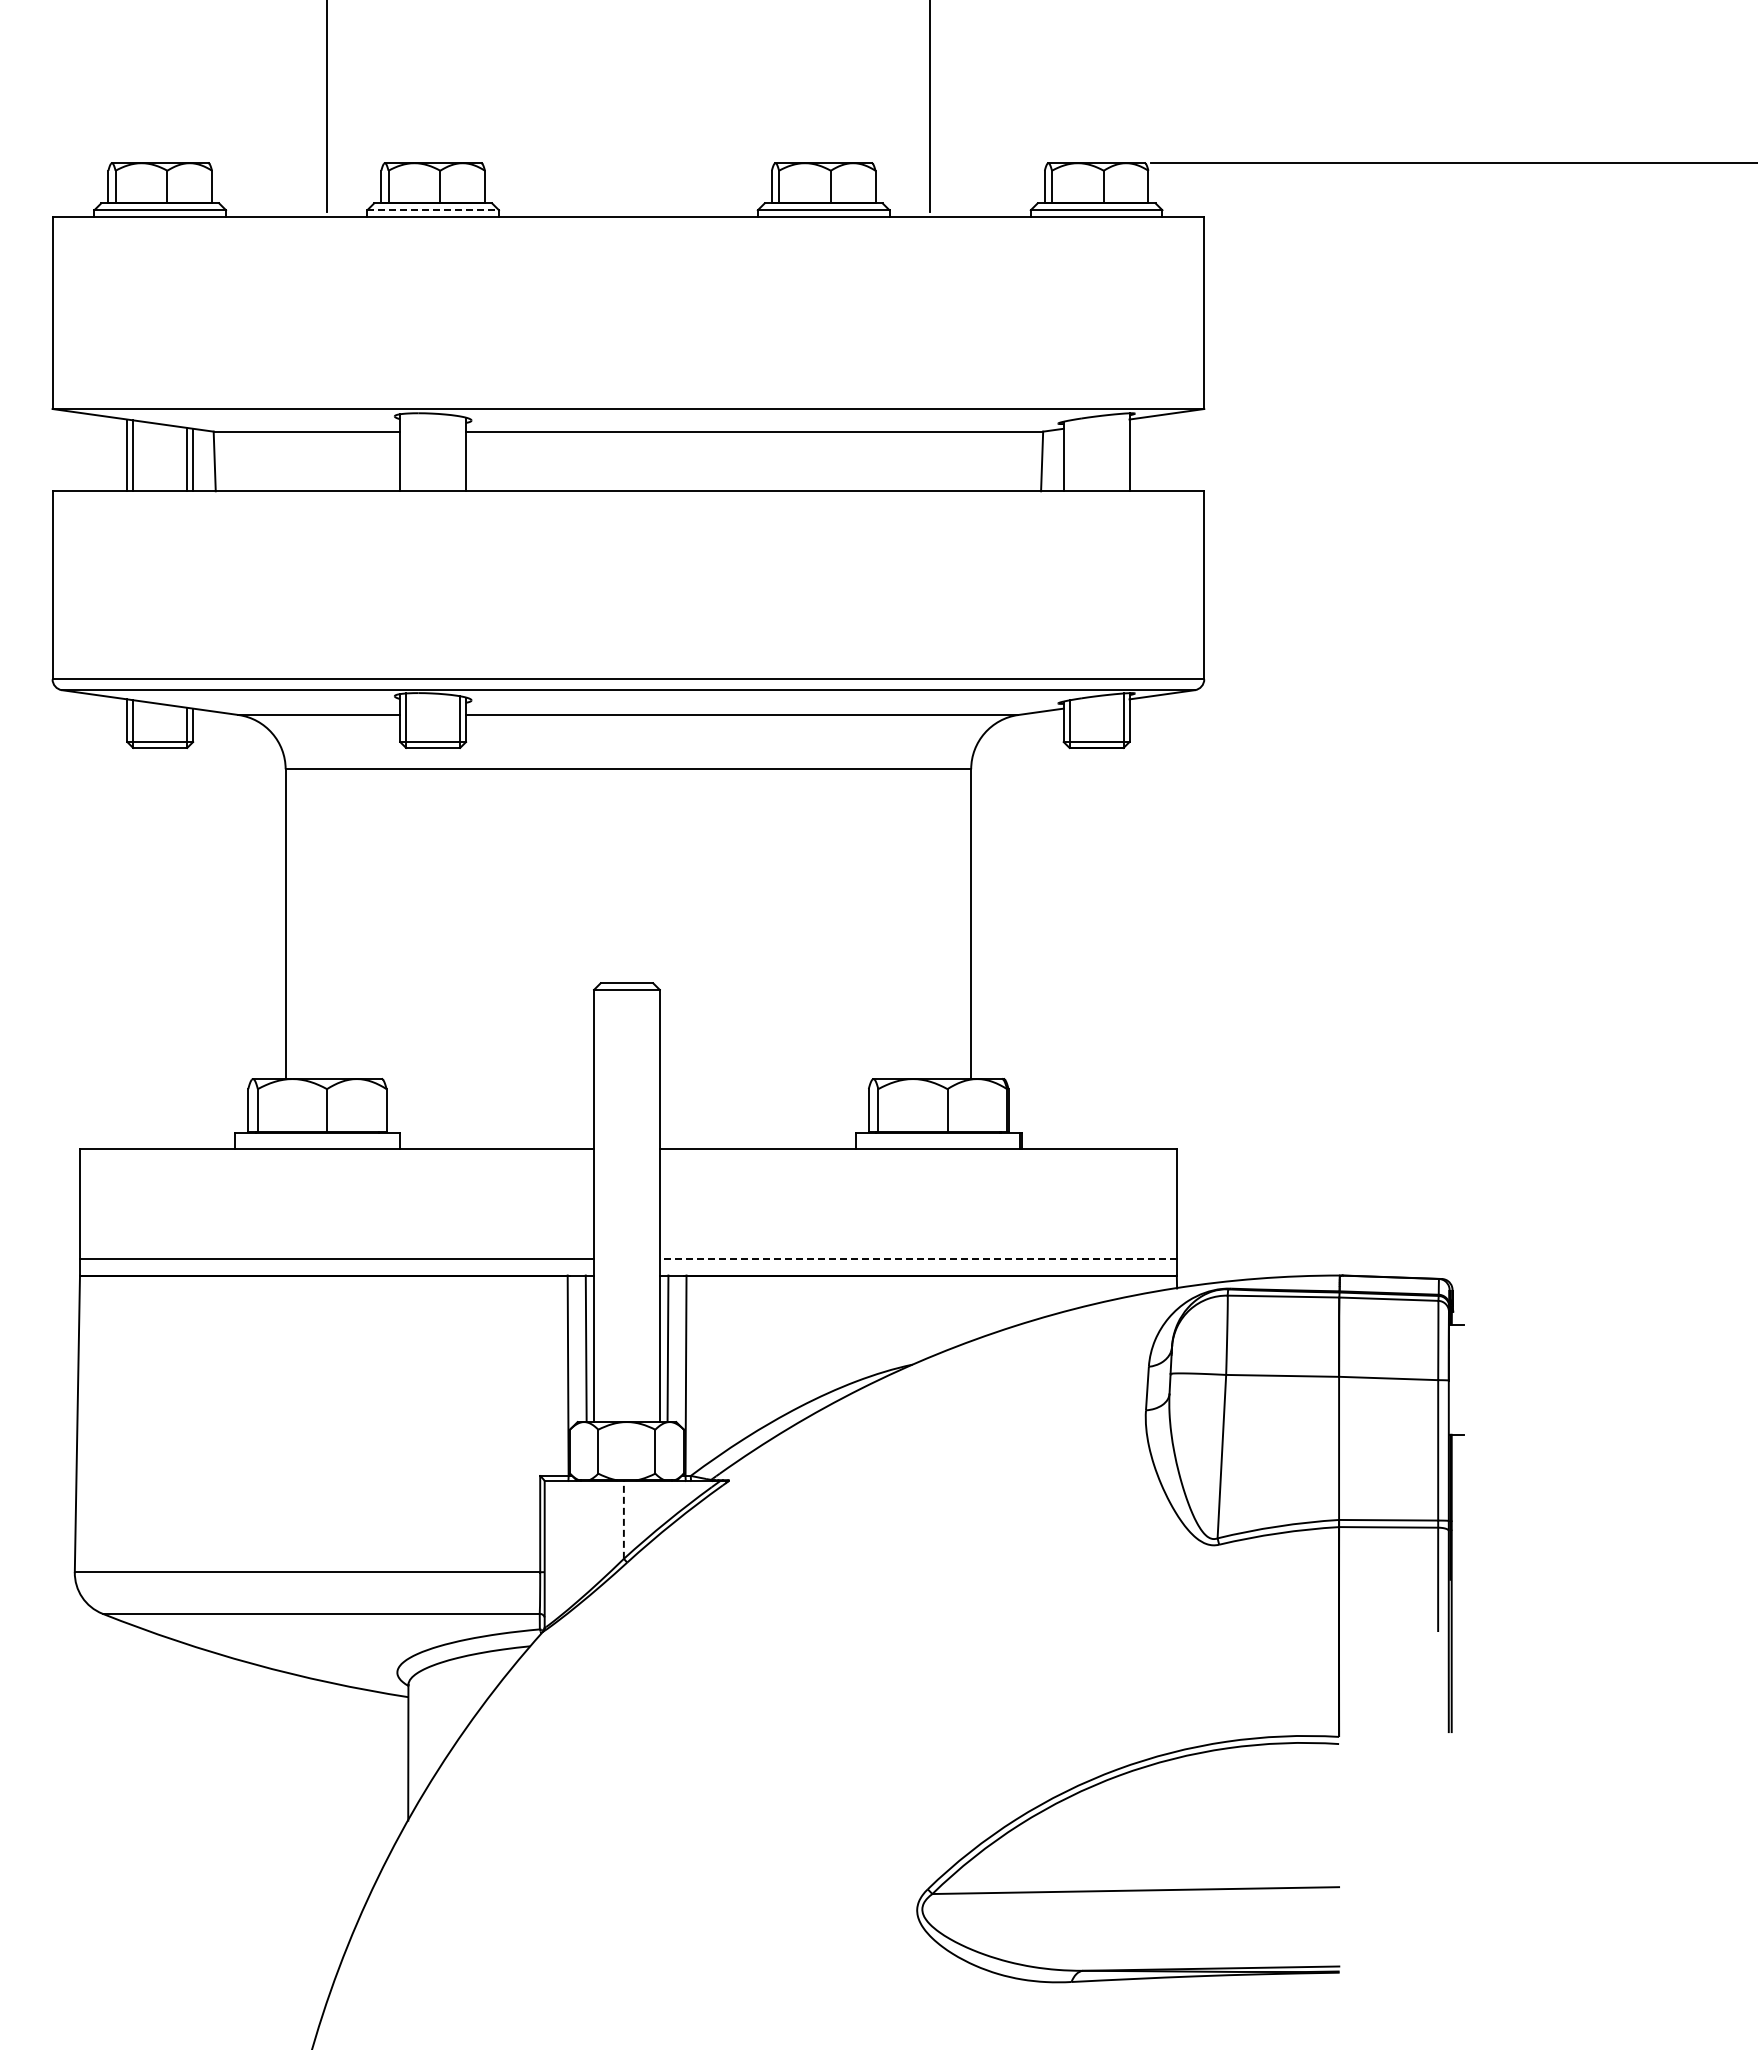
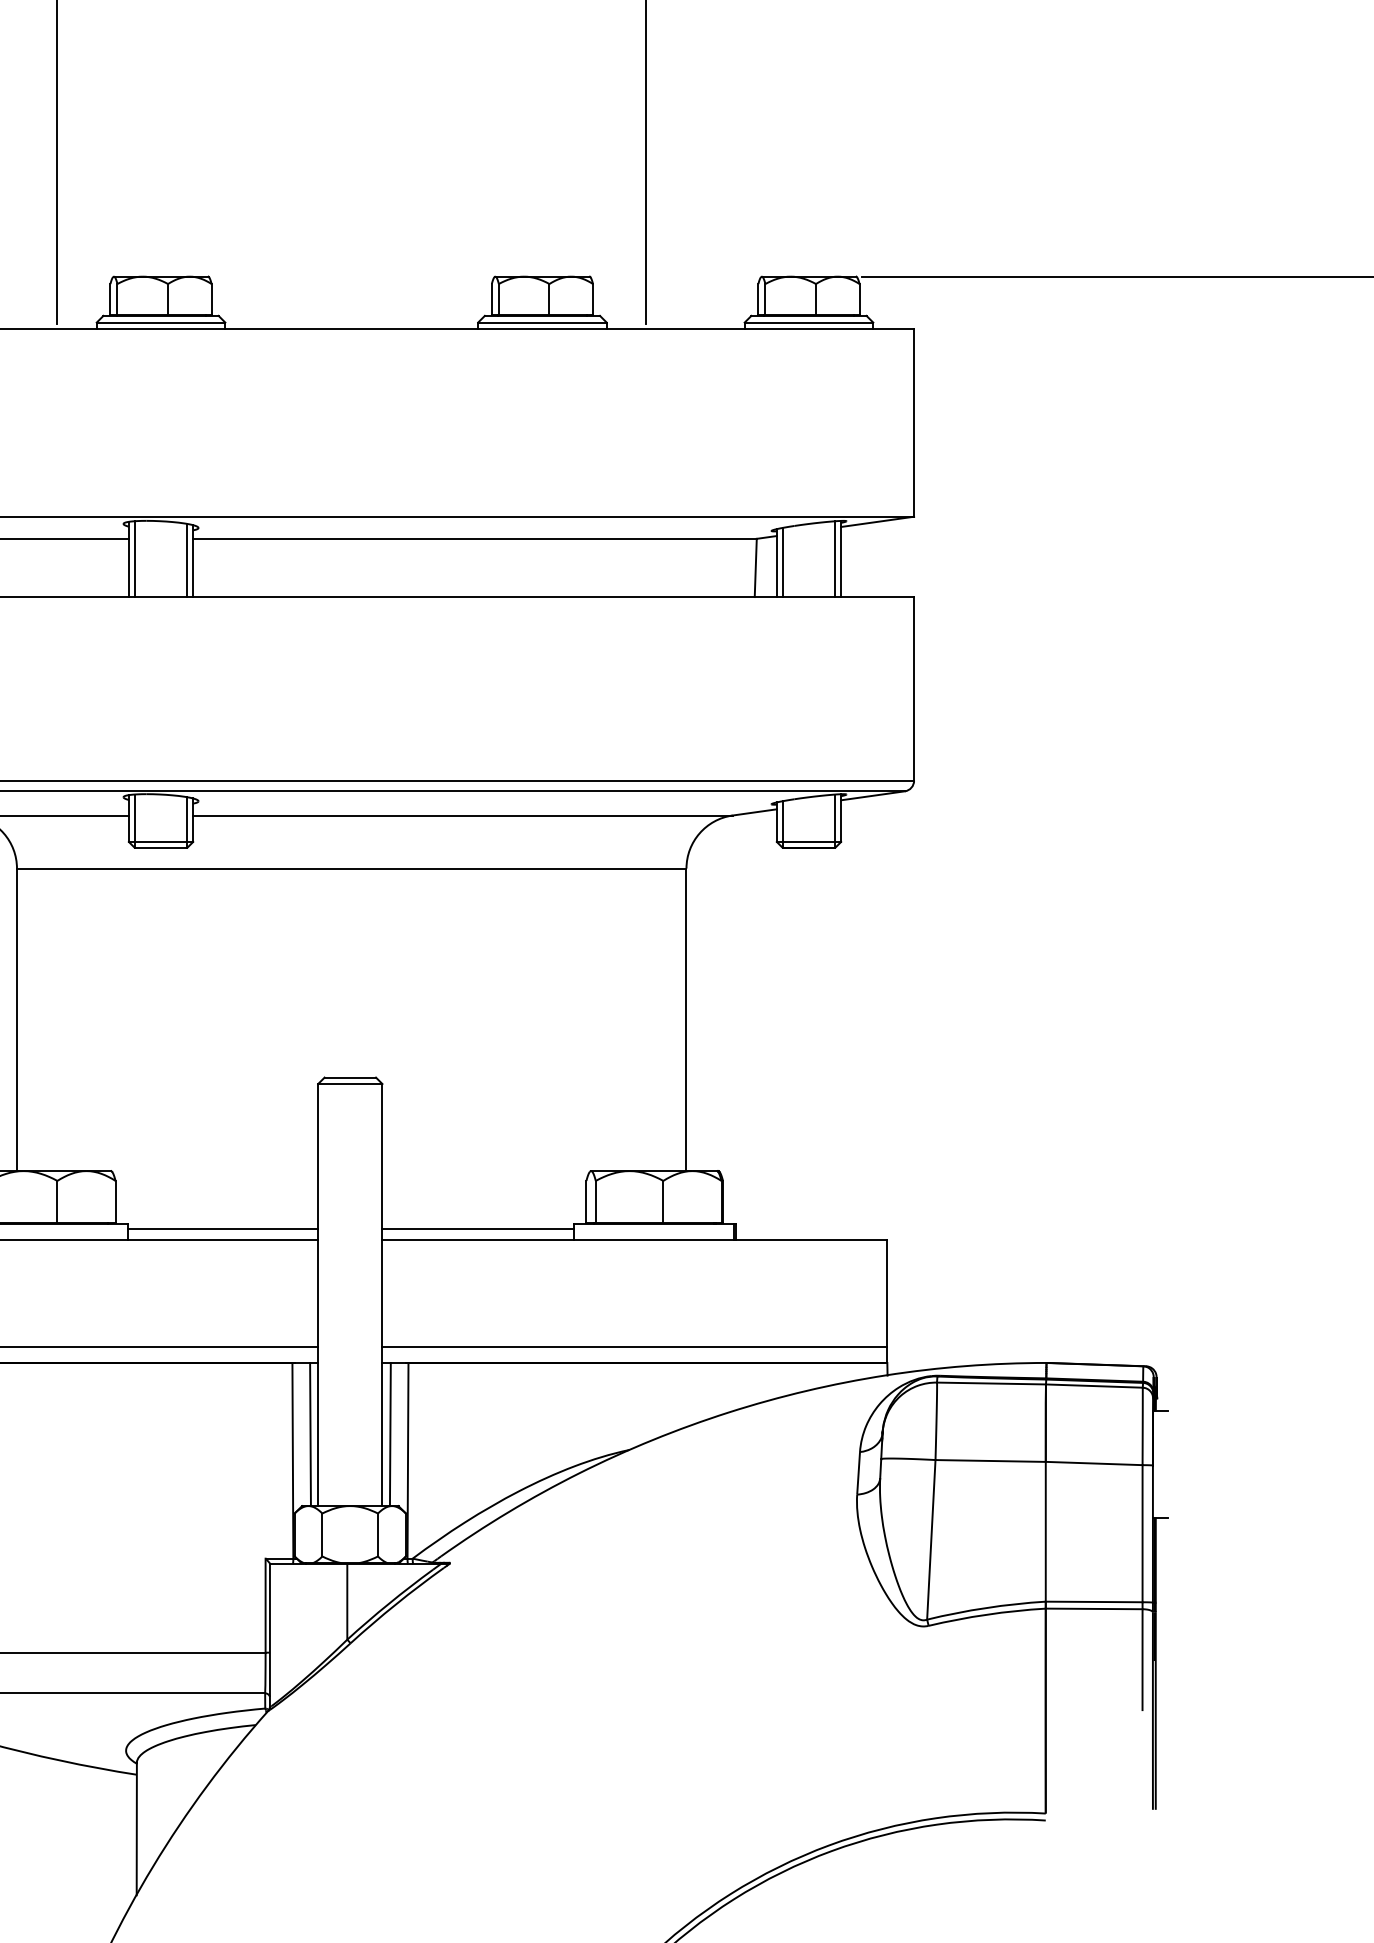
line: (433, 210) -> (161, 322), dashed -> solid
line: (406, 452) -> (135, 559), added
line: (1123, 452) -> (835, 559), added
line: (460, 453) -> (187, 560), added
line: (1069, 455) -> (782, 562), added
line: (496, 1138) -> (222, 1229), added
line: (757, 1138) -> (477, 1229), added
line: (917, 1259) -> (634, 1347), dashed -> solid
line: (623, 1520) -> (346, 1602), dashed -> solid

